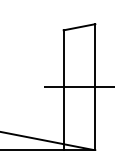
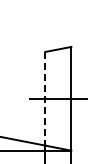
line: (63, 86) -> (45, 98), solid -> dashed

